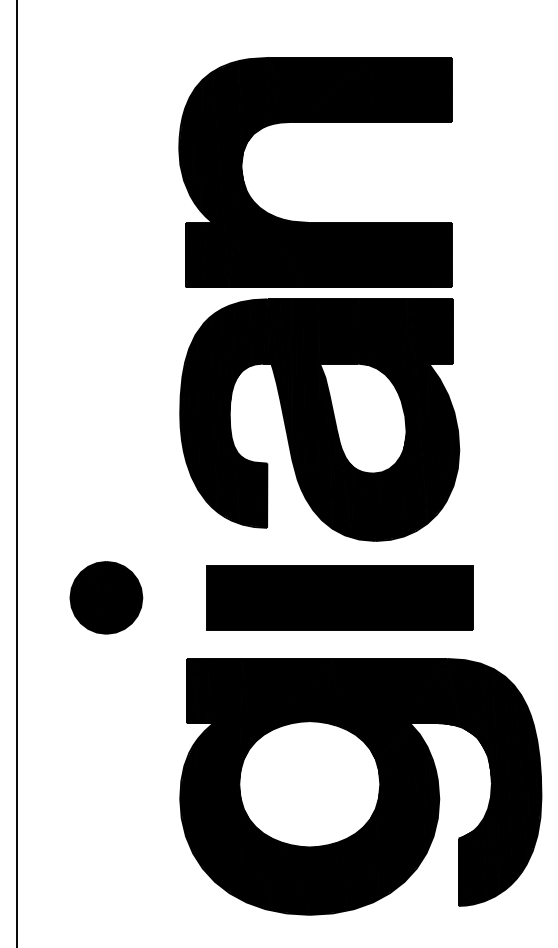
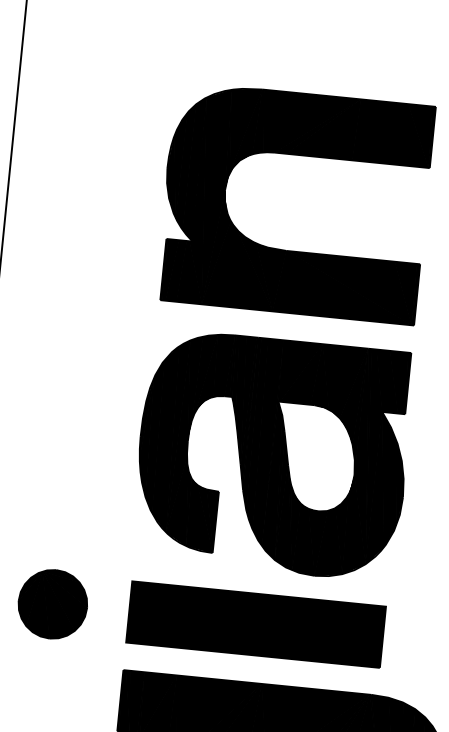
part: (306, 221) -> (281, 248), moved
part: (339, 597) -> (255, 624), moved

